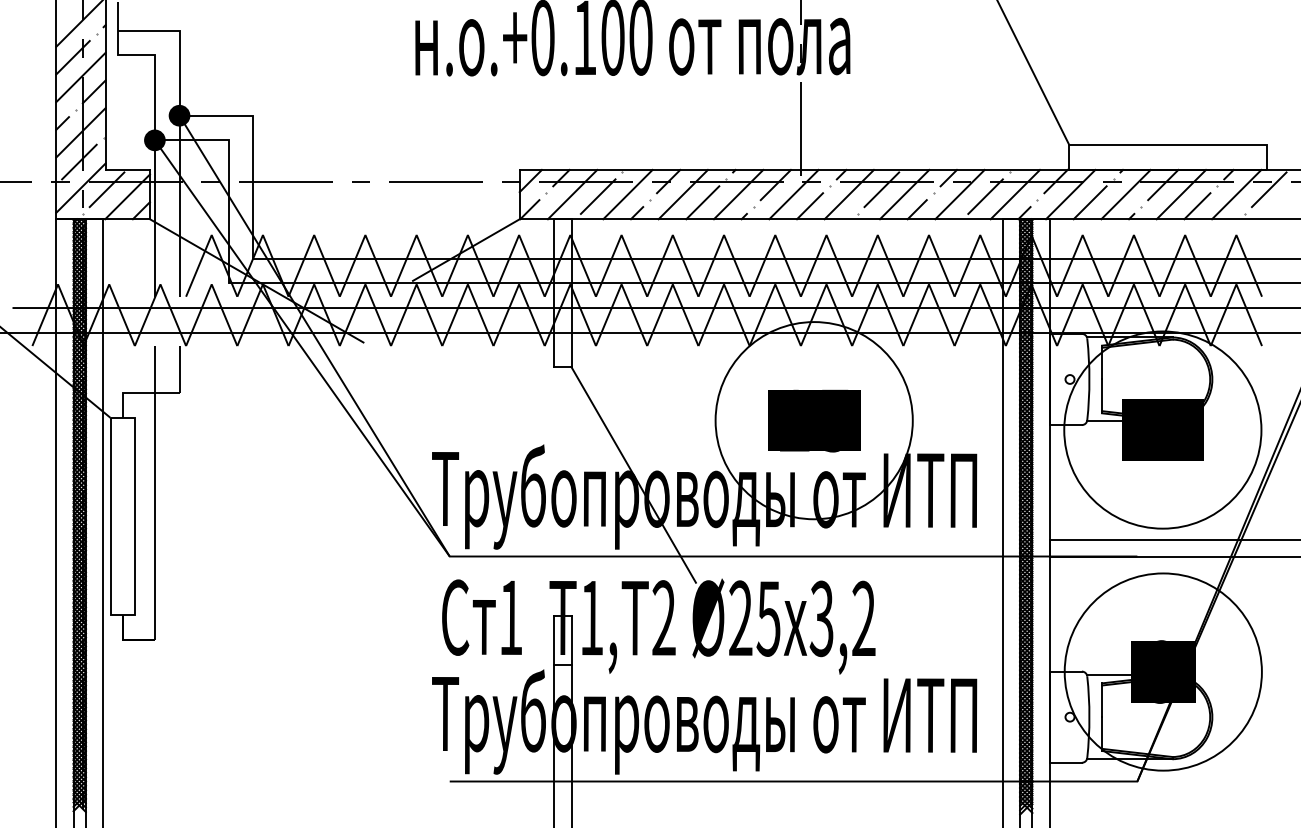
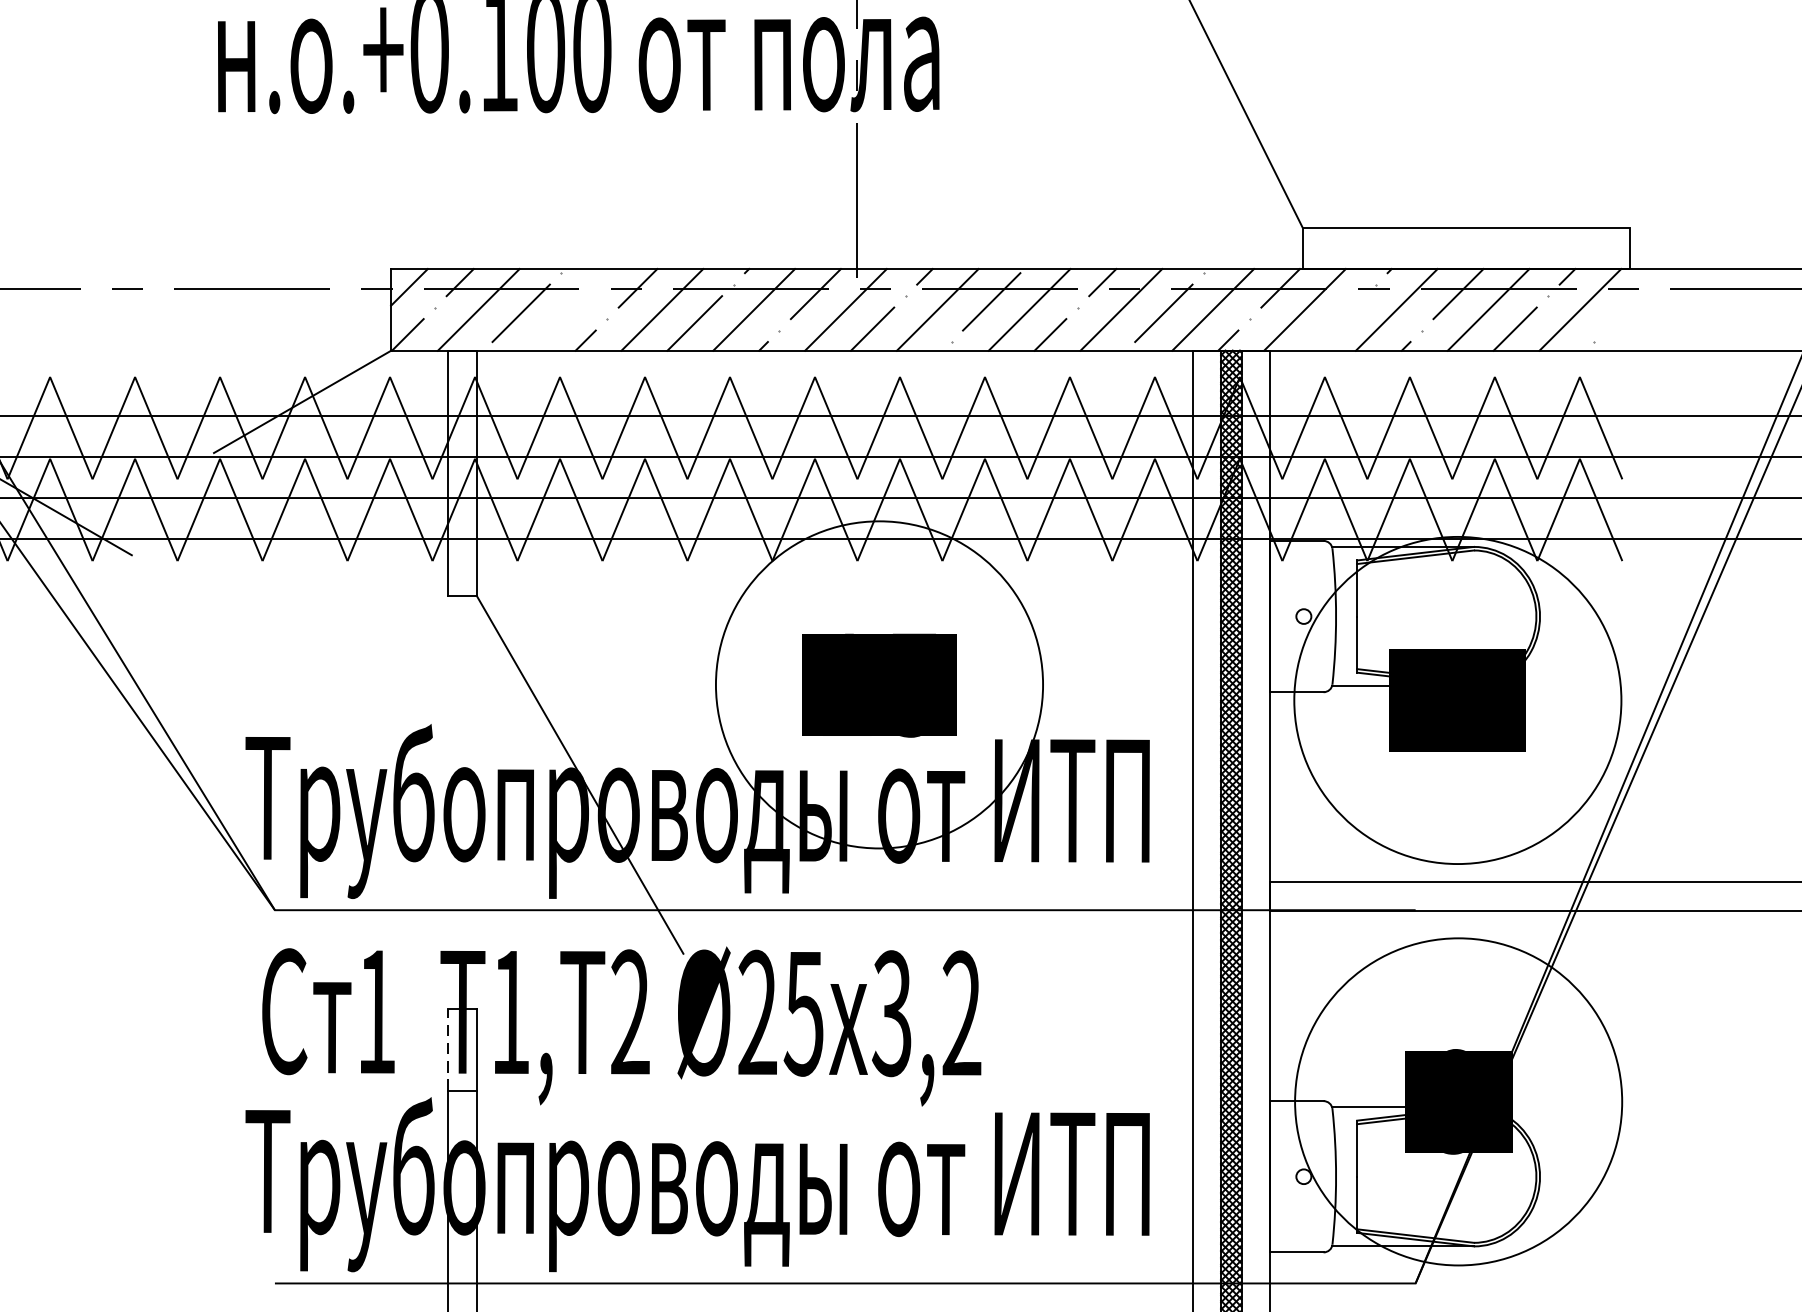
line: (1268, 189) -> (1633, 301), removed
line: (627, 194) -> (569, 309), removed
line: (1089, 202) -> (1336, 322), removed
line: (554, 640) -> (448, 1049), solid -> dashed

